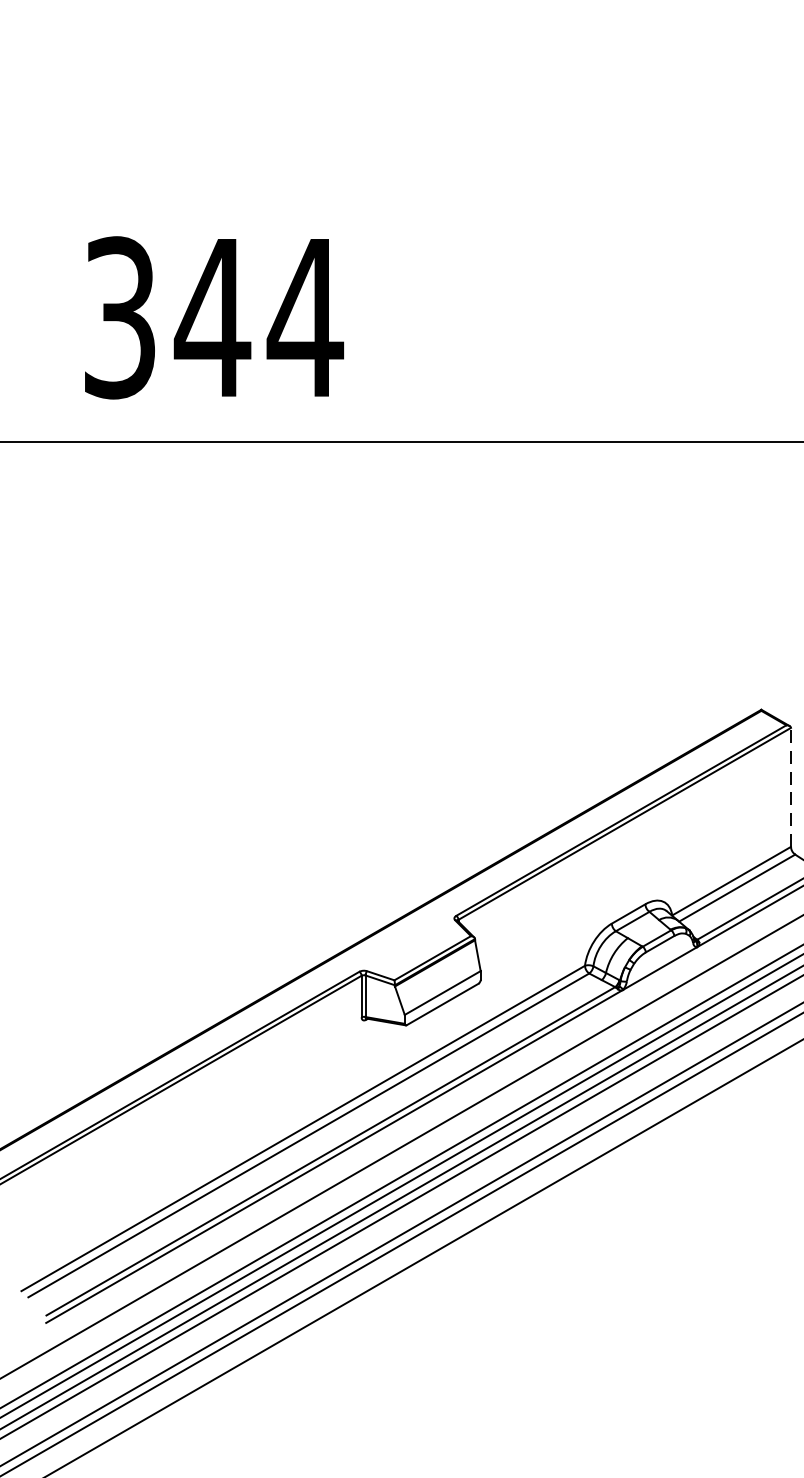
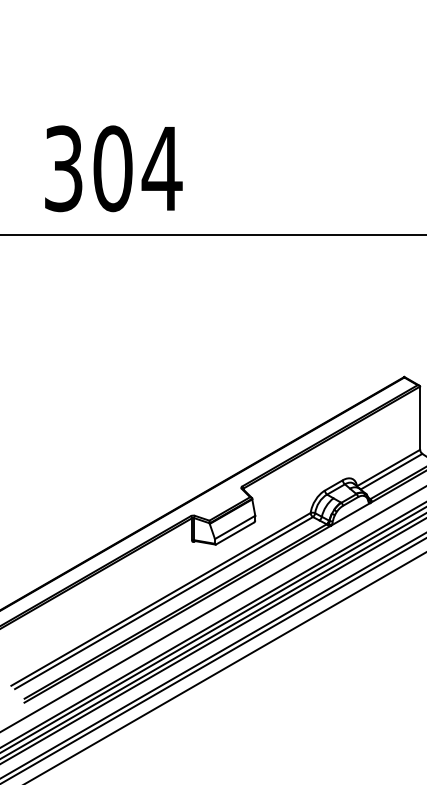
text: (211, 317) -> (112, 168), 344 -> 304
line: (791, 787) -> (420, 418), dashed -> solid

